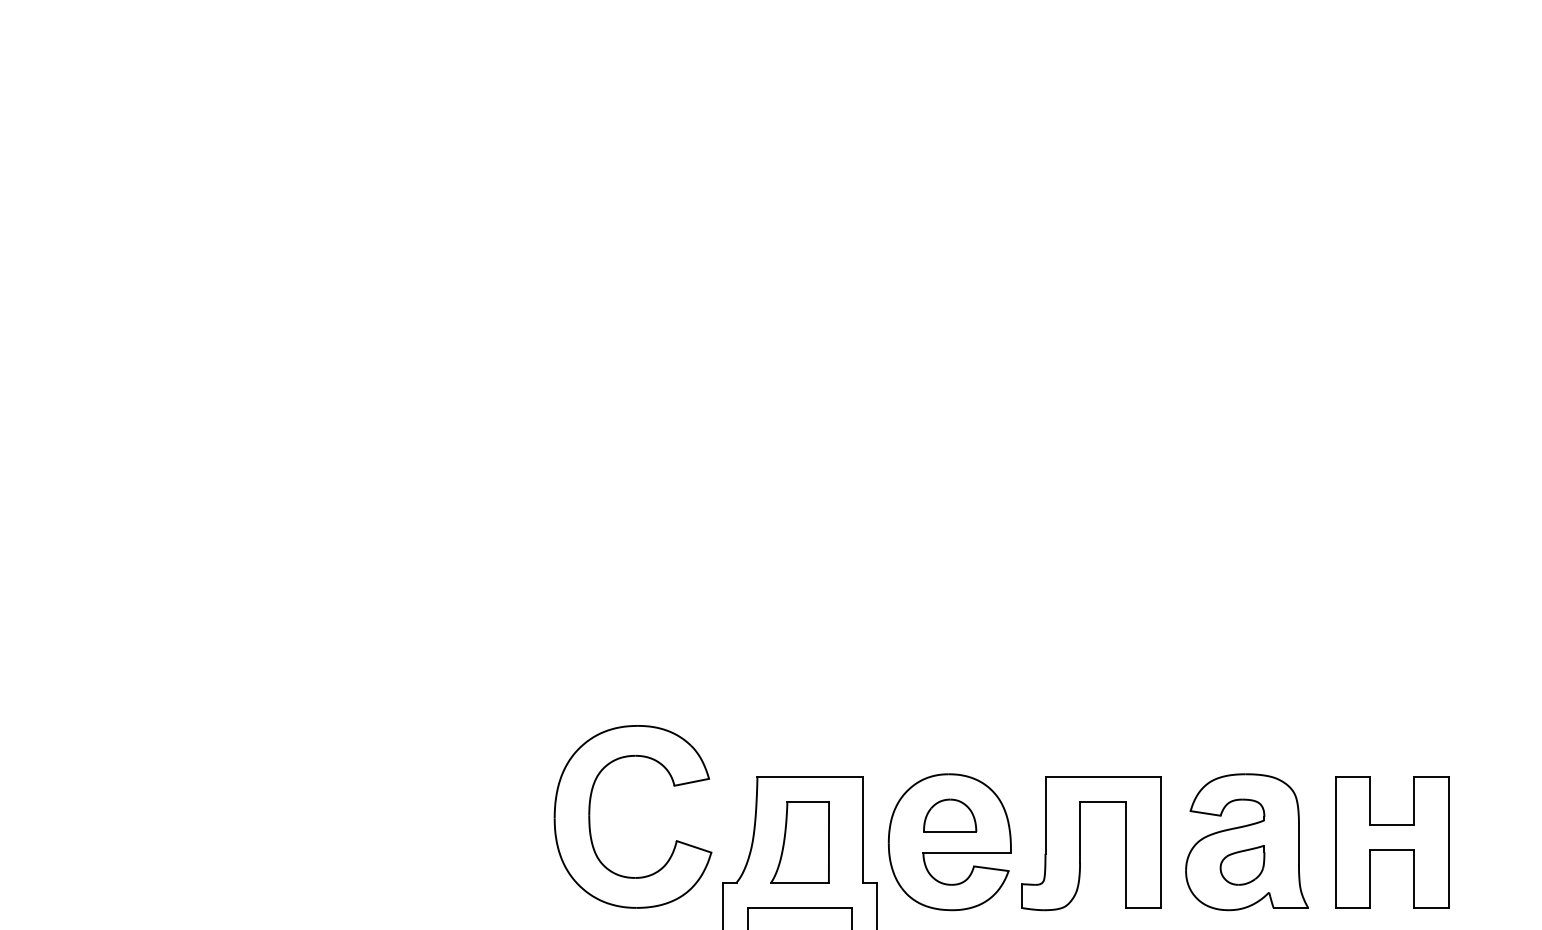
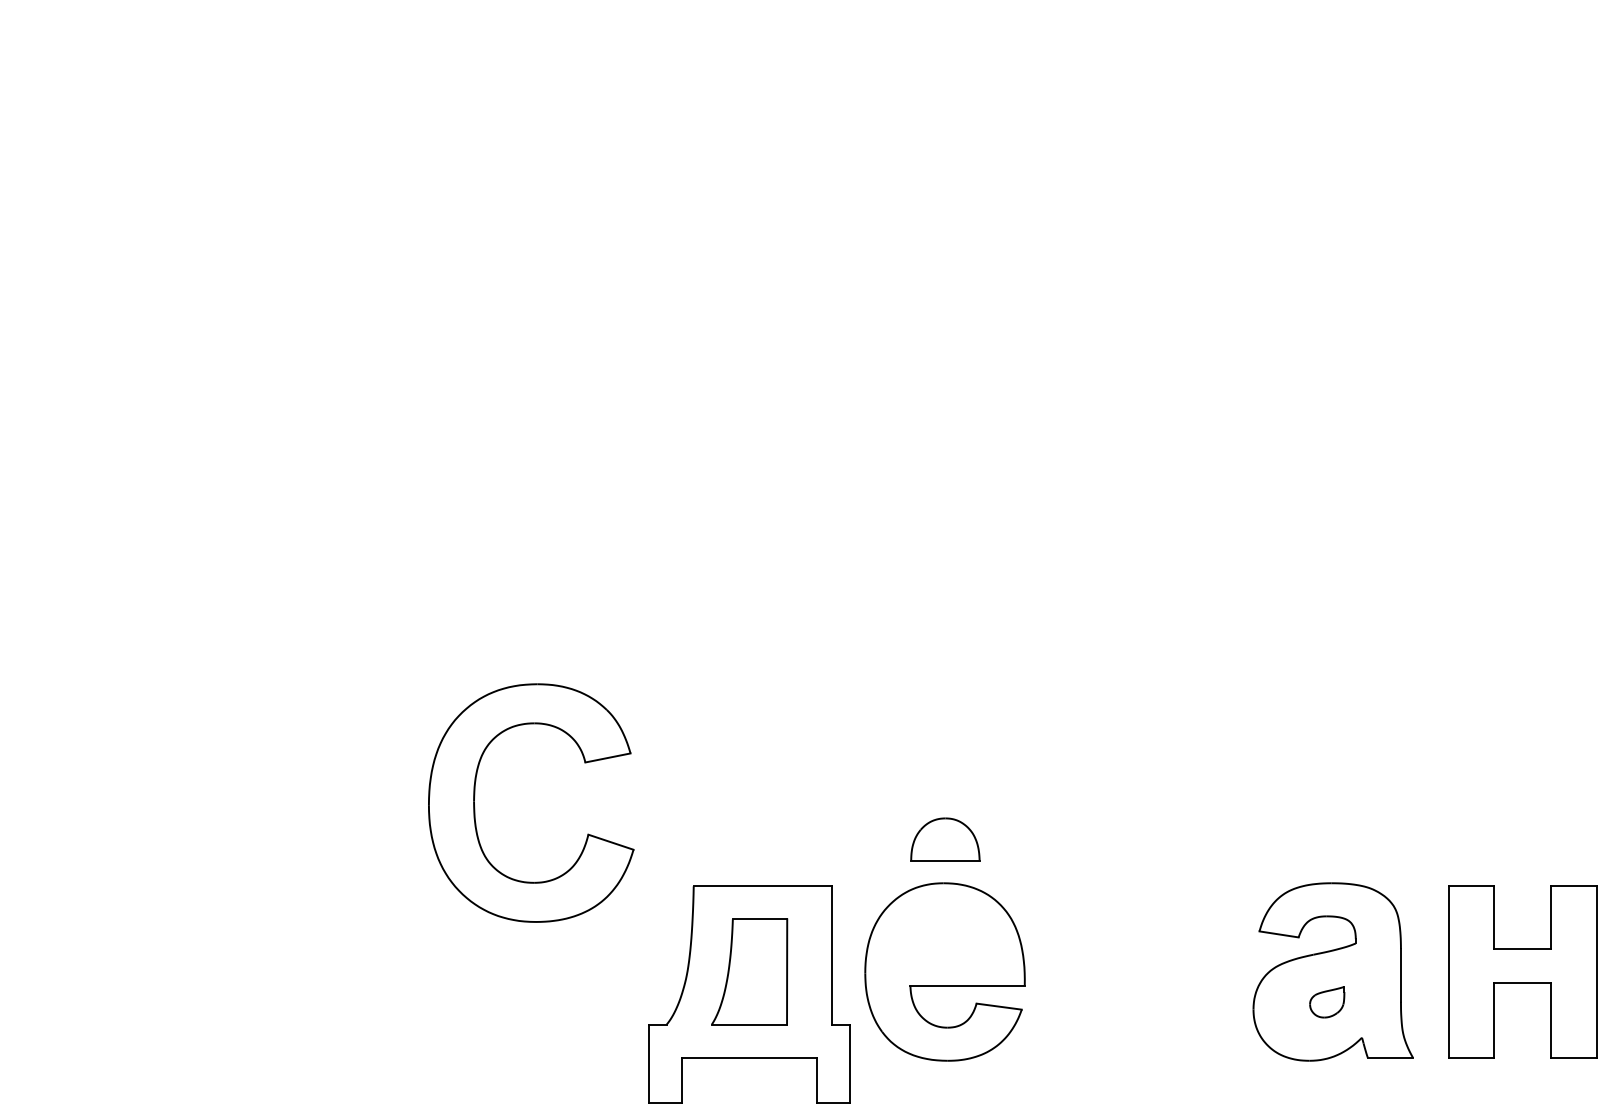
part: (950, 815) -> (945, 839), moved
part: (590, 816) -> (475, 802), moved
part: (1080, 843) -> (1115, 973), removed
part: (1242, 865) -> (1327, 1002), size x0.6

